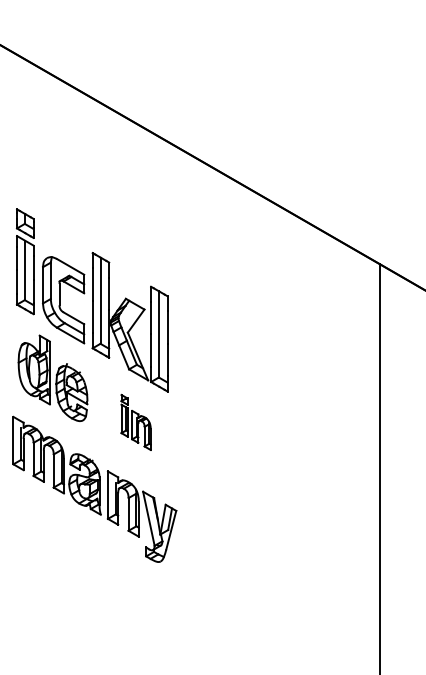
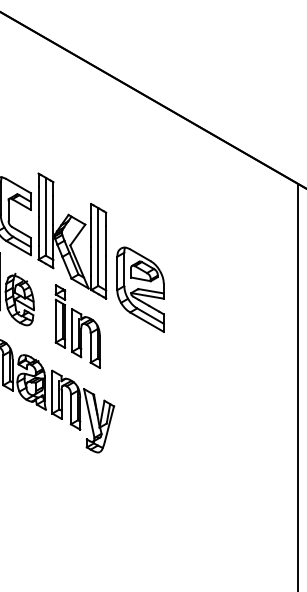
part: (205, 381) -> (140, 289), added
part: (135, 422) -> (77, 326), size x1.67

